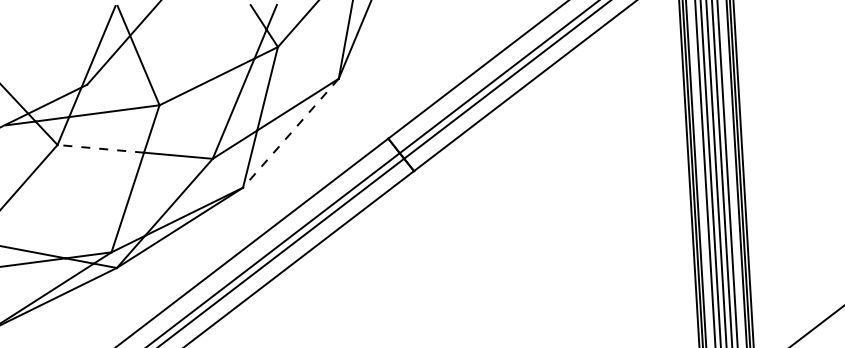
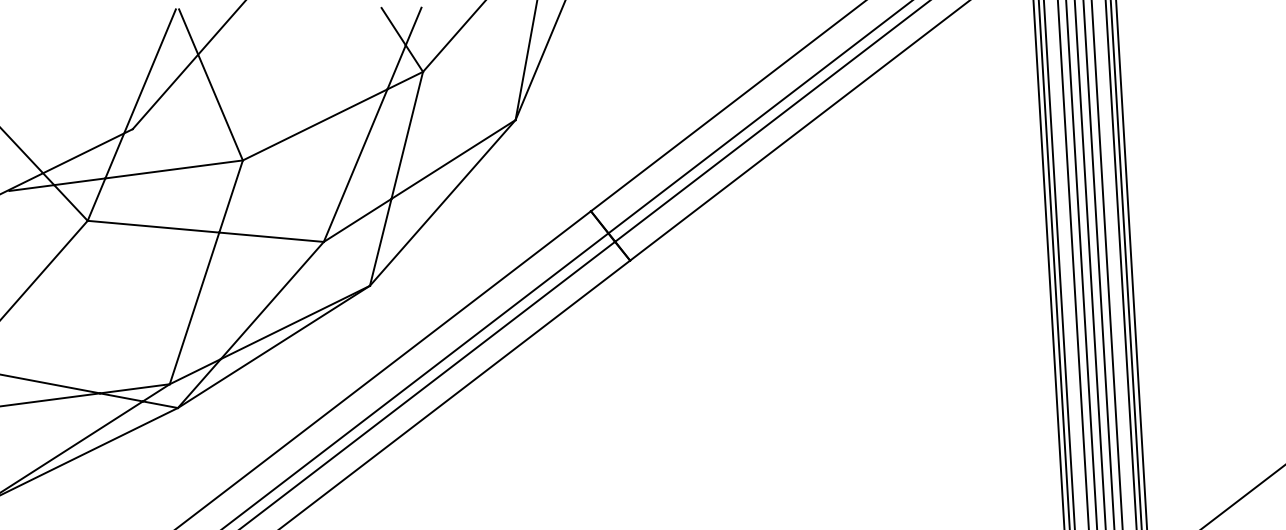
line: (290, 133) -> (442, 203), dashed -> solid
line: (100, 148) -> (153, 226), dashed -> solid

